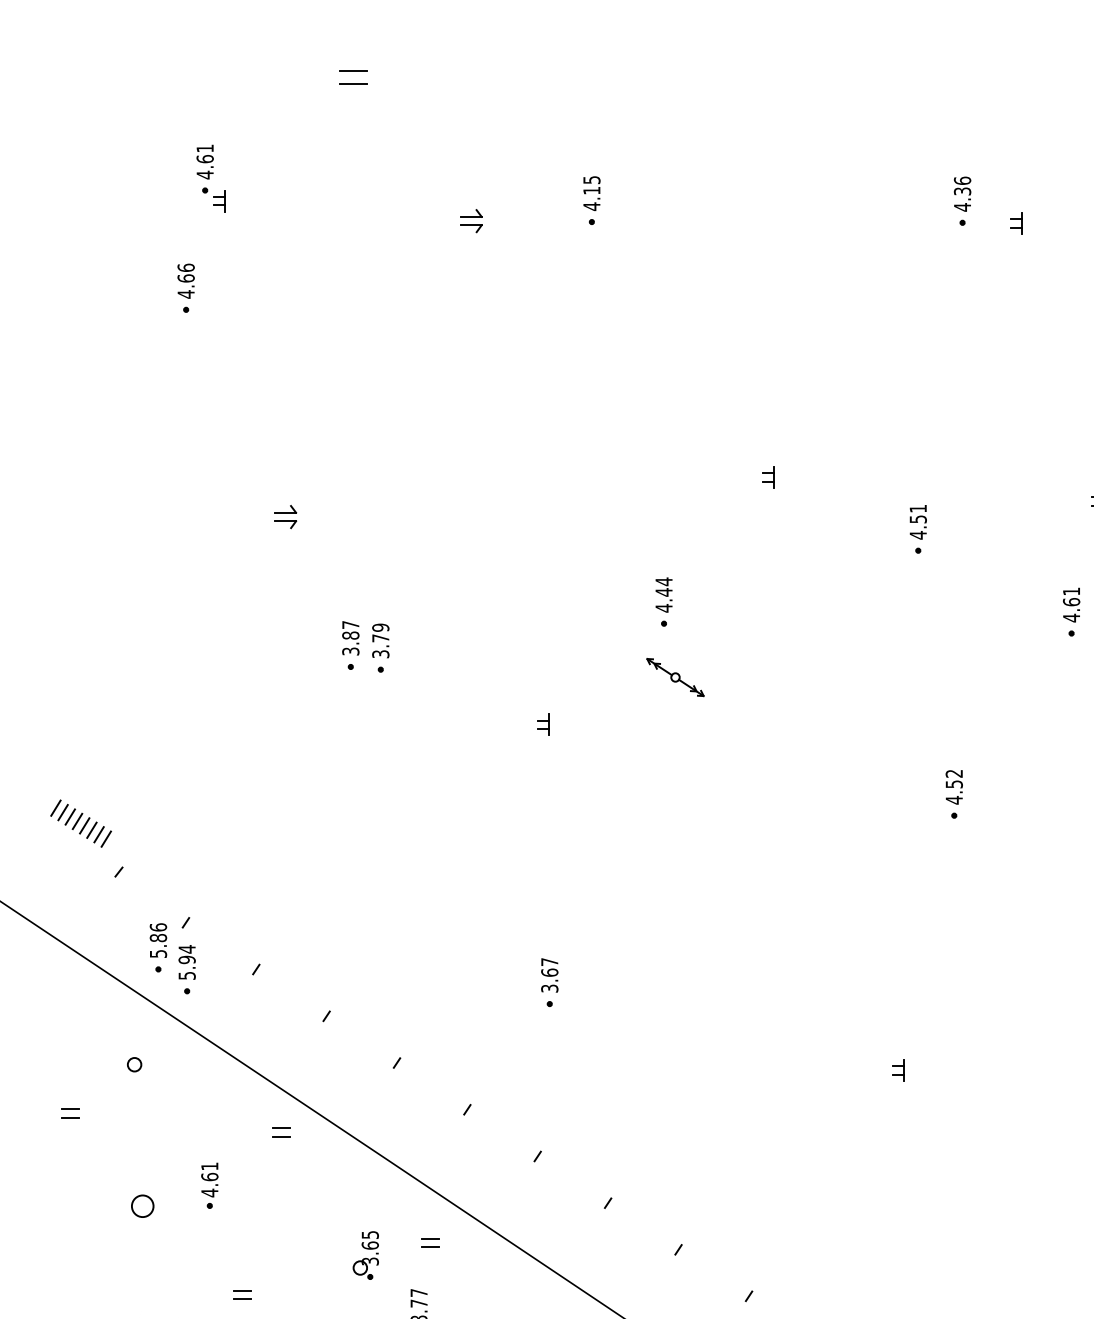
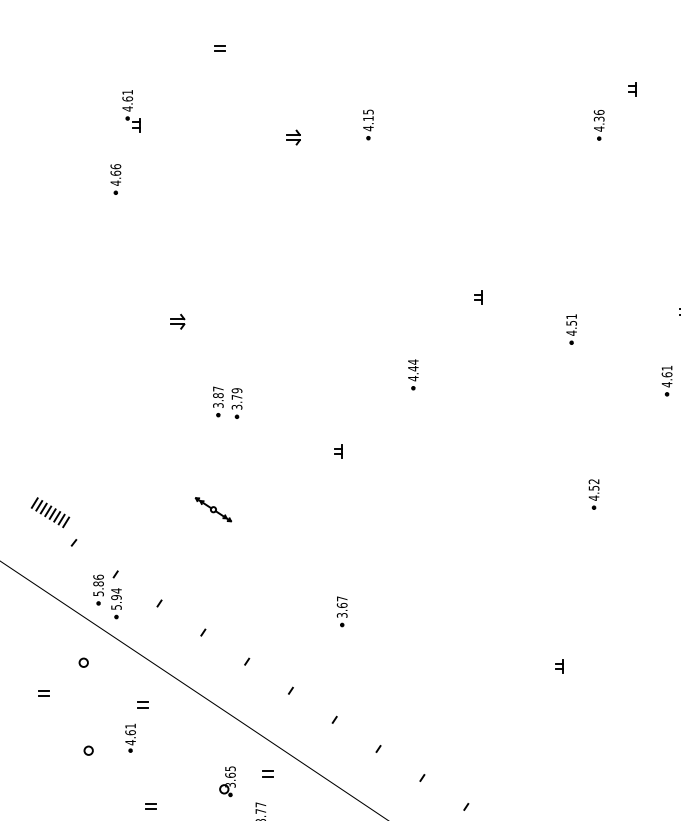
part: (352, 78) -> (219, 48), size x0.62
part: (1016, 224) -> (632, 89), moved
part: (675, 677) -> (213, 509), moved
part: (280, 1131) -> (142, 704), moved
part: (142, 1205) -> (88, 750), size x0.62

